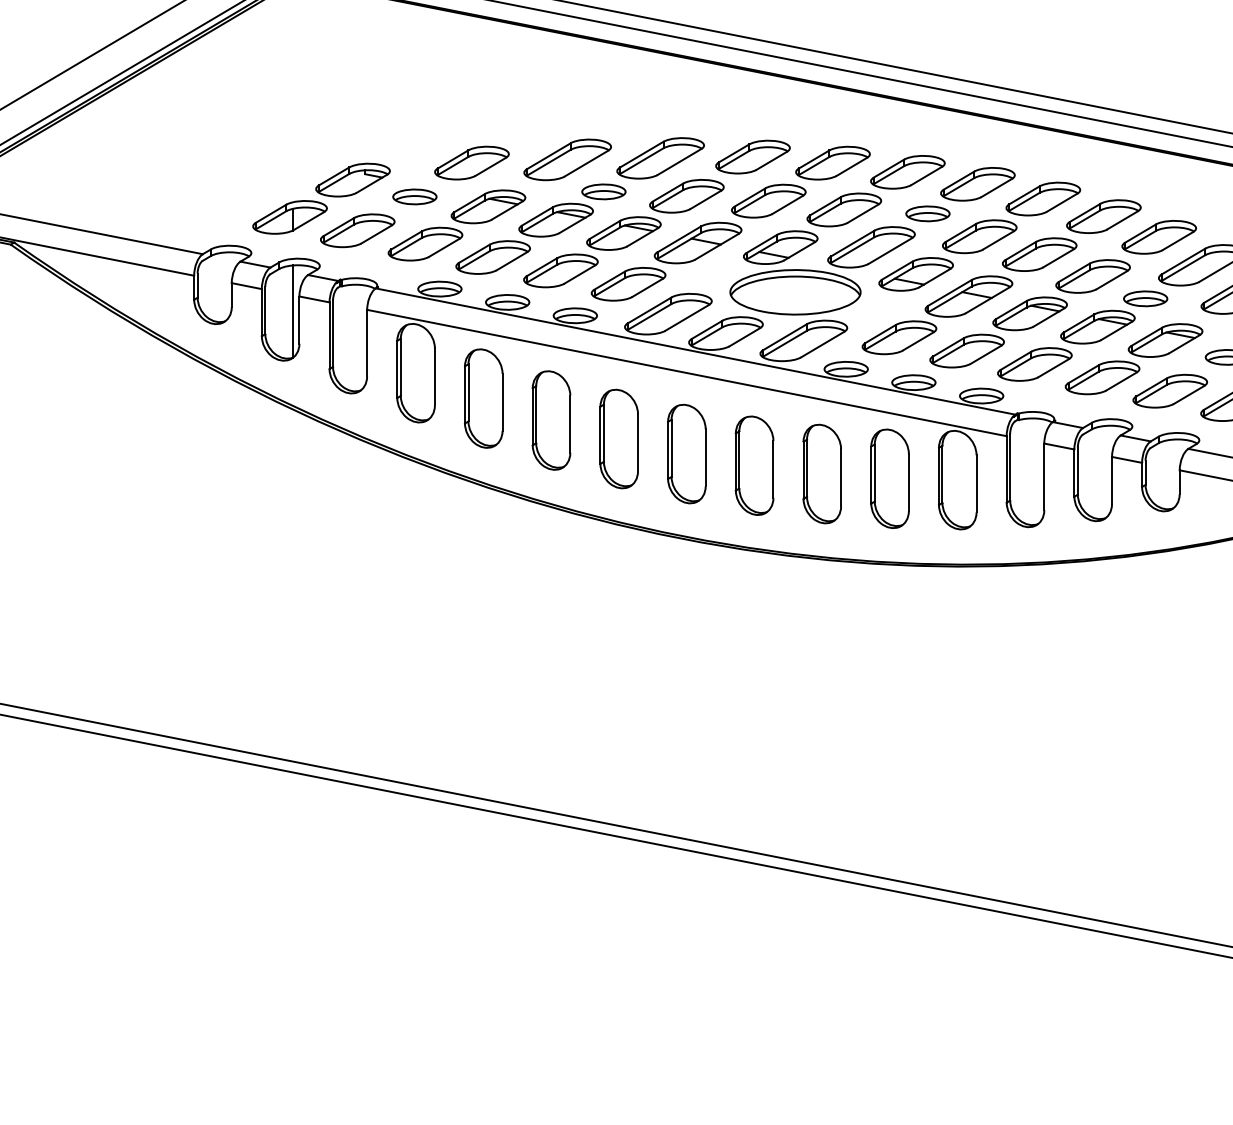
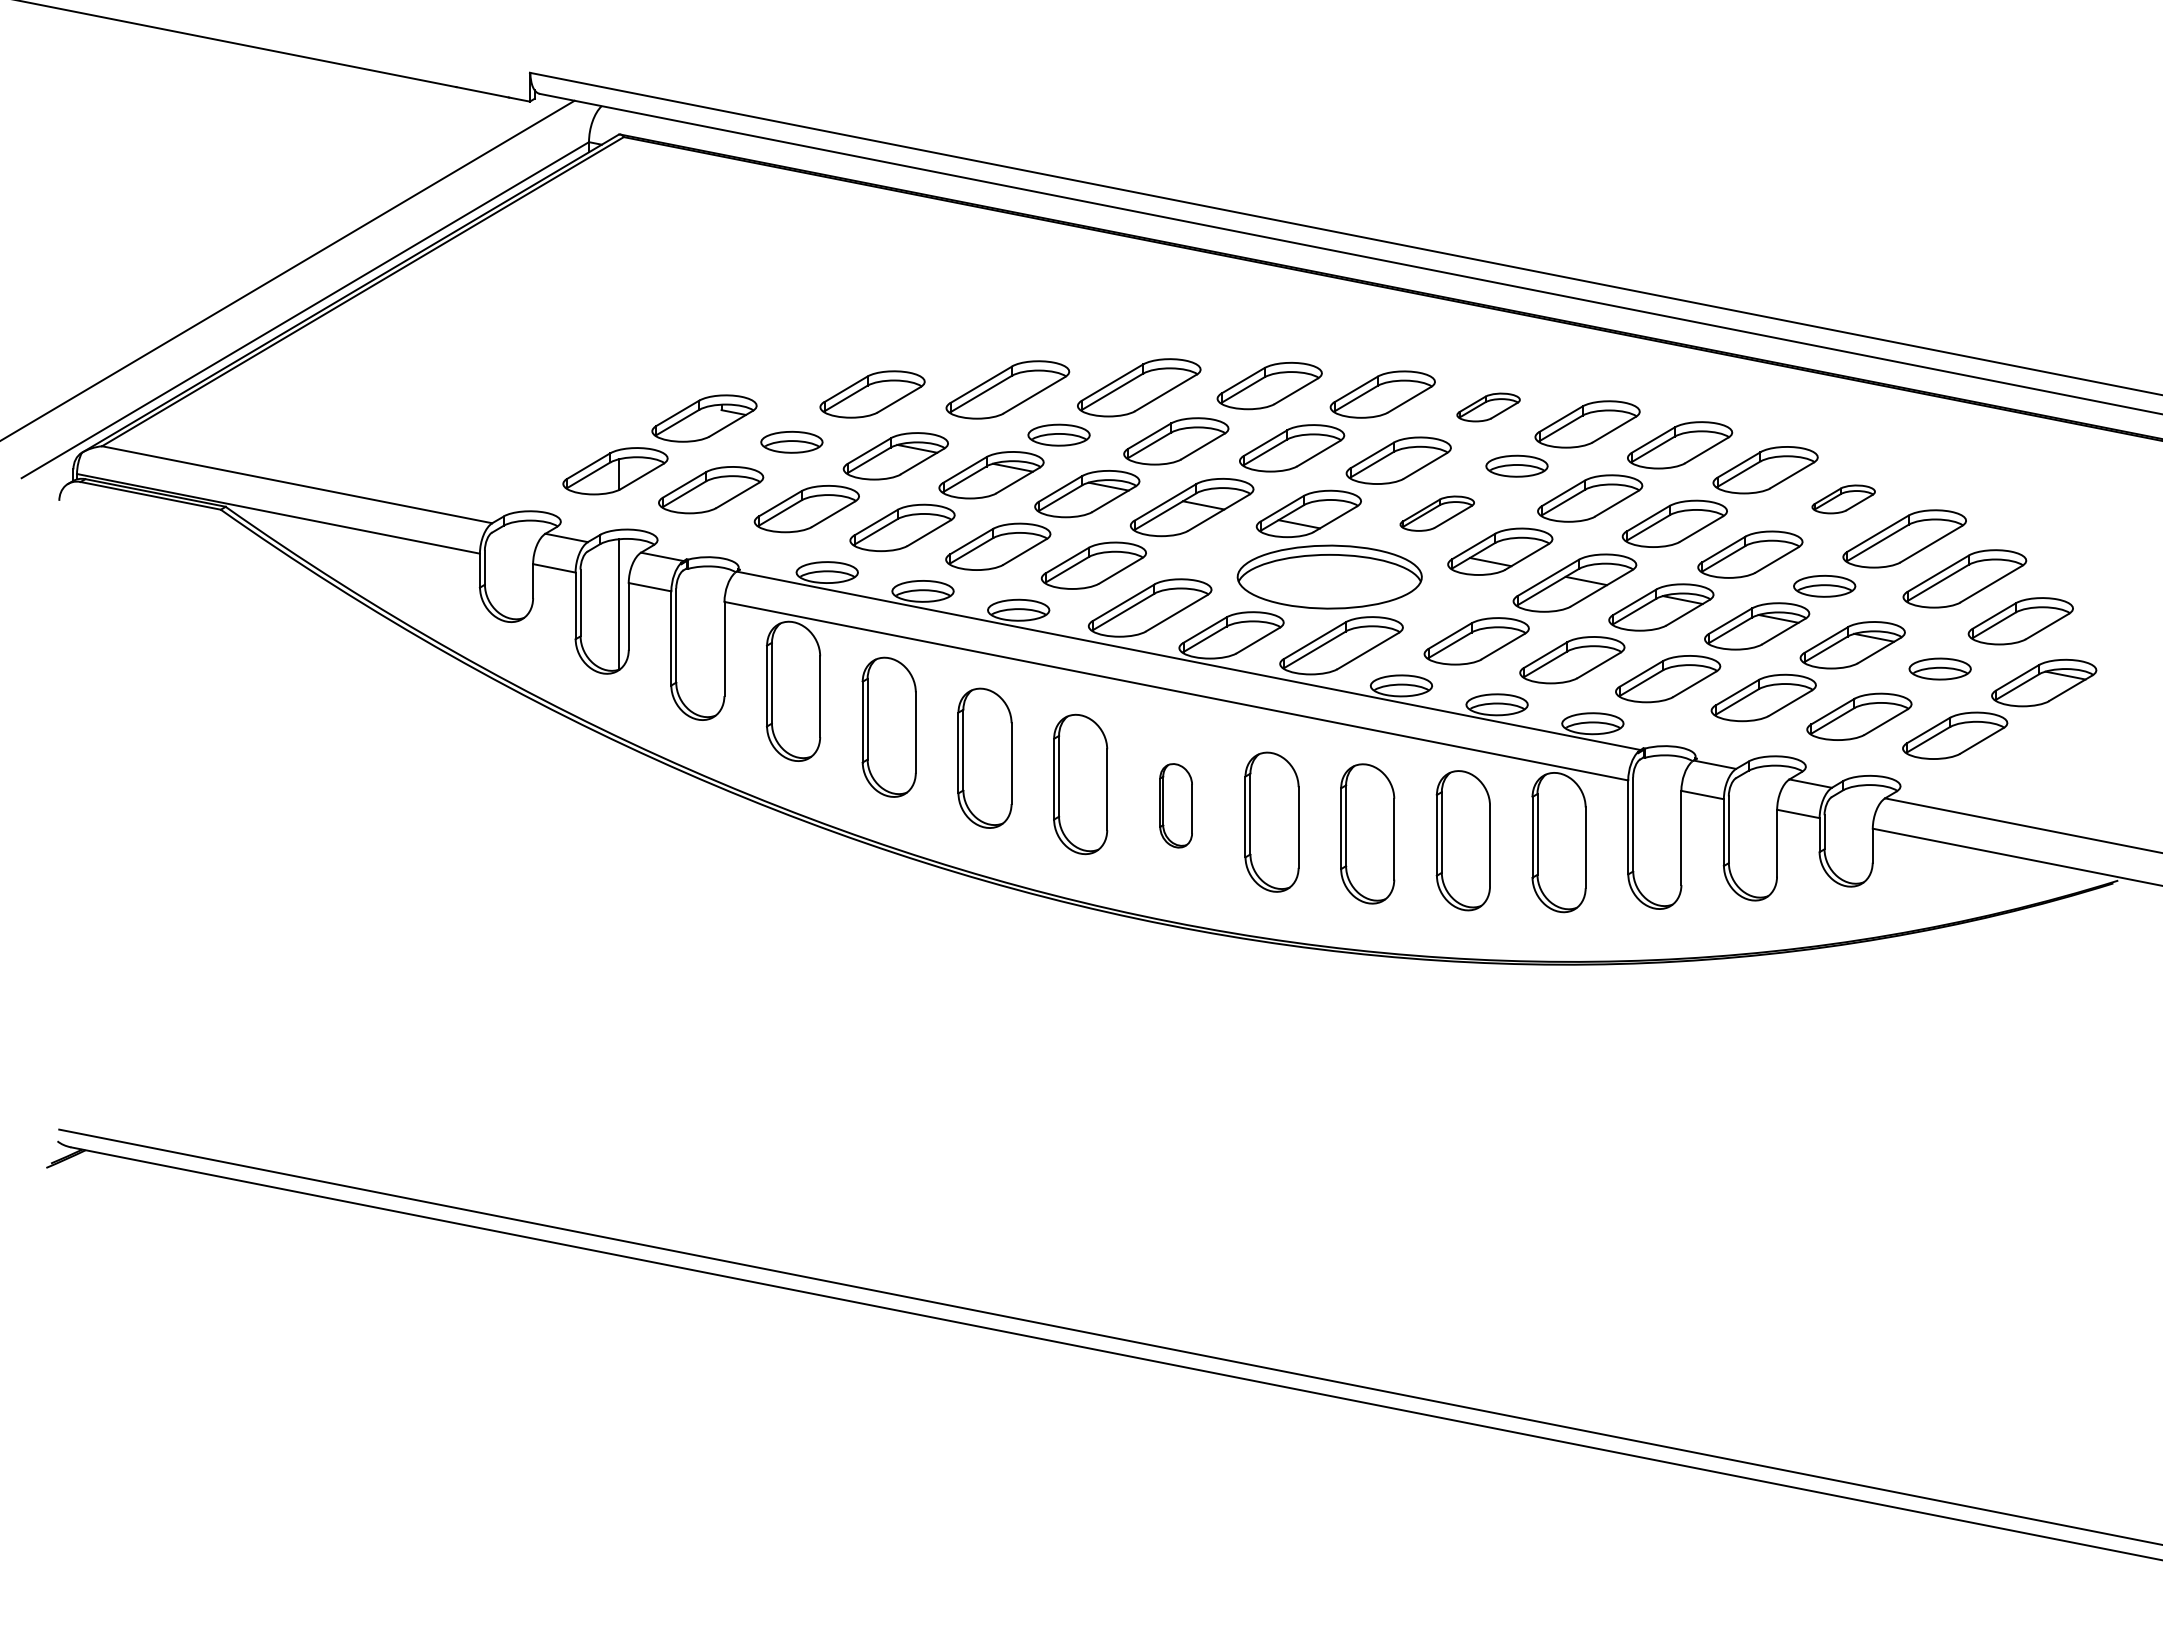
part: (907, 172) -> (1488, 407), size x0.6
part: (1158, 237) -> (1843, 499), size x0.6
part: (871, 247) -> (1437, 513), size x0.6
part: (686, 453) -> (1175, 805), size x0.6

